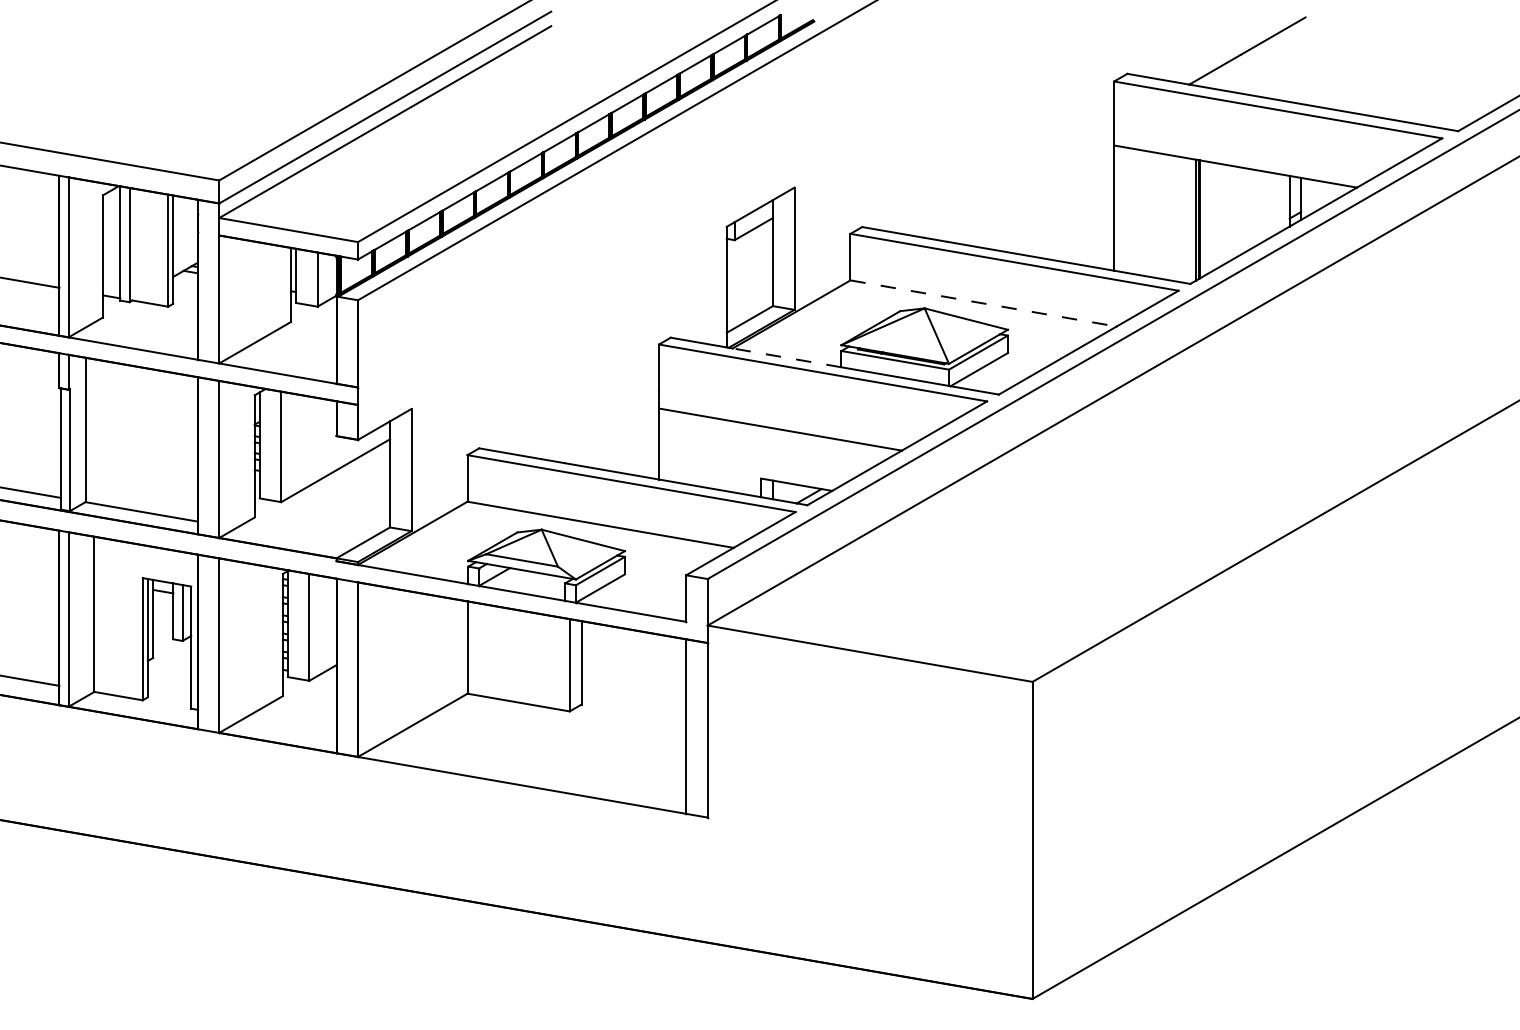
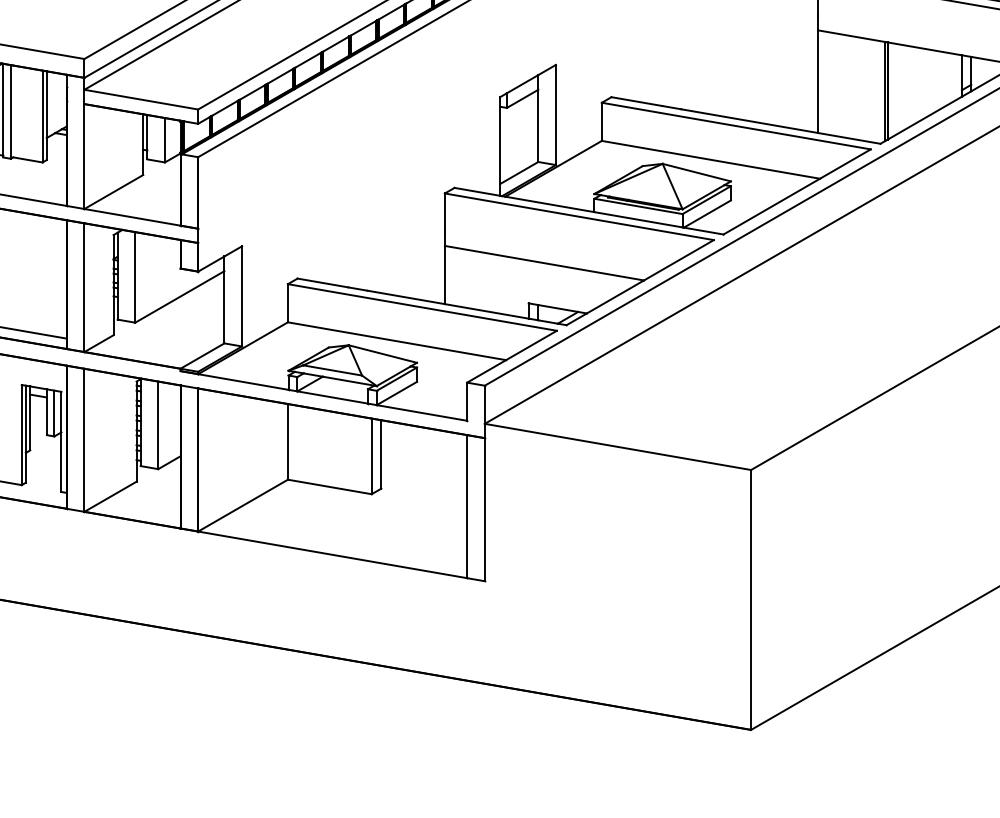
line: (984, 303) -> (711, 159), dashed -> solid
line: (786, 357) -> (549, 204), dashed -> solid

